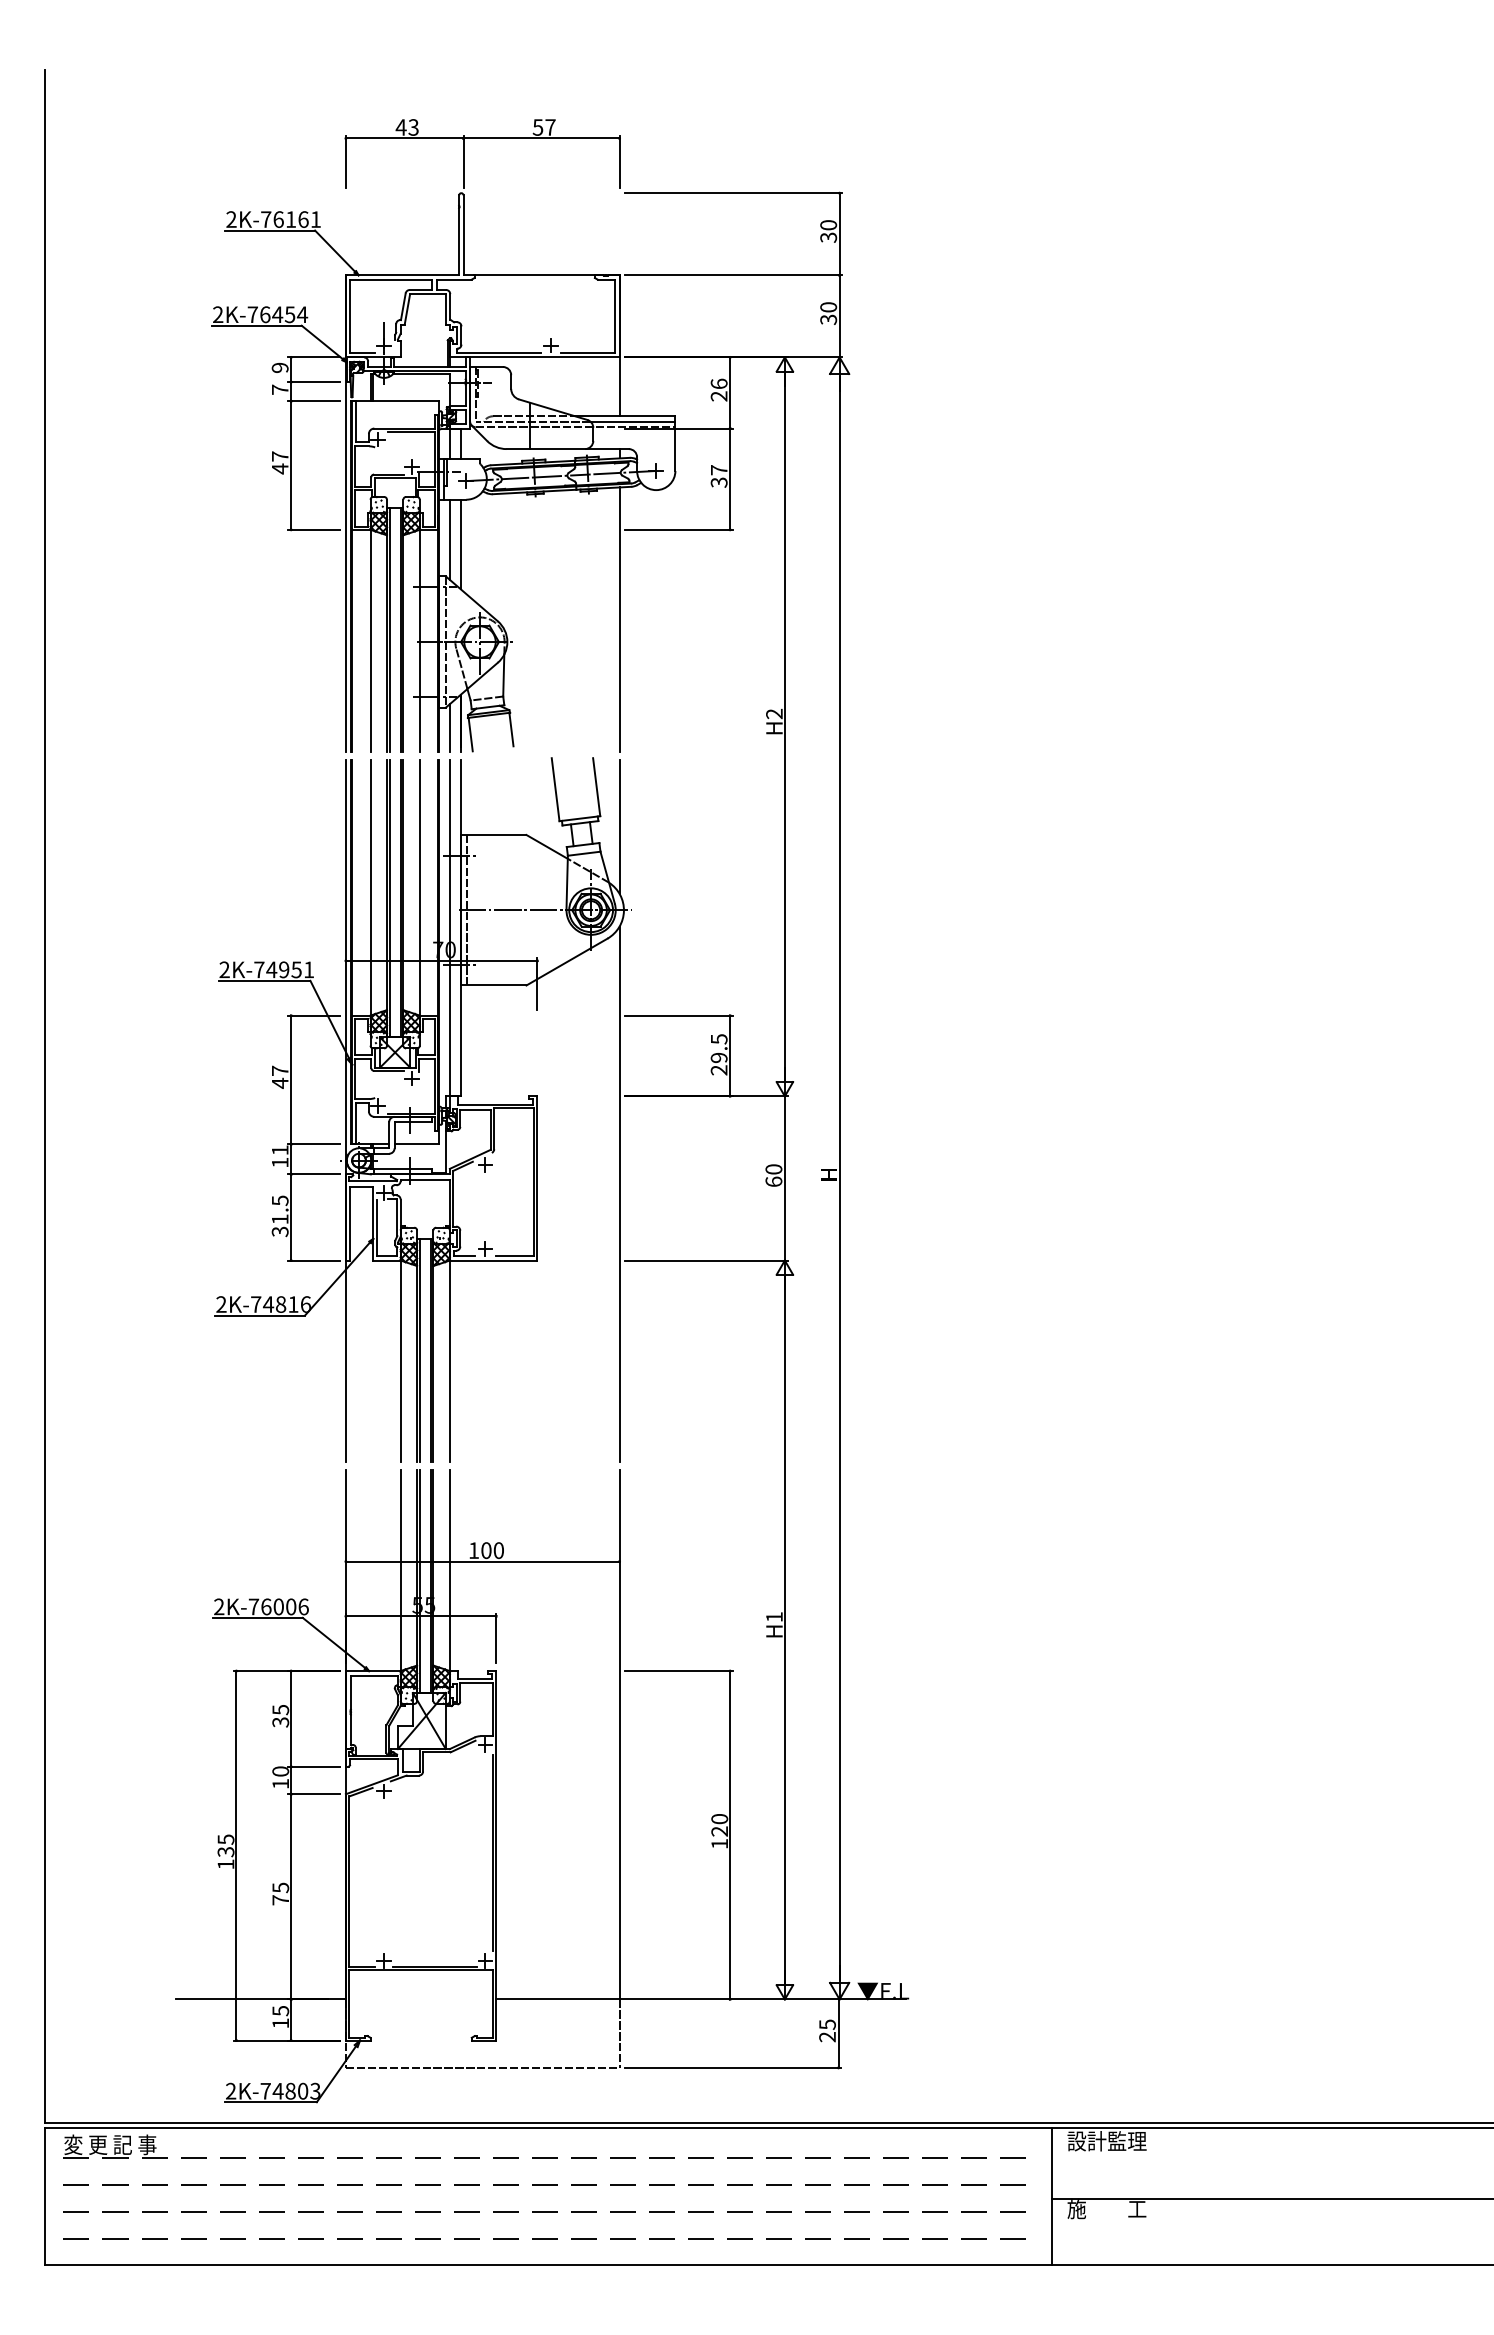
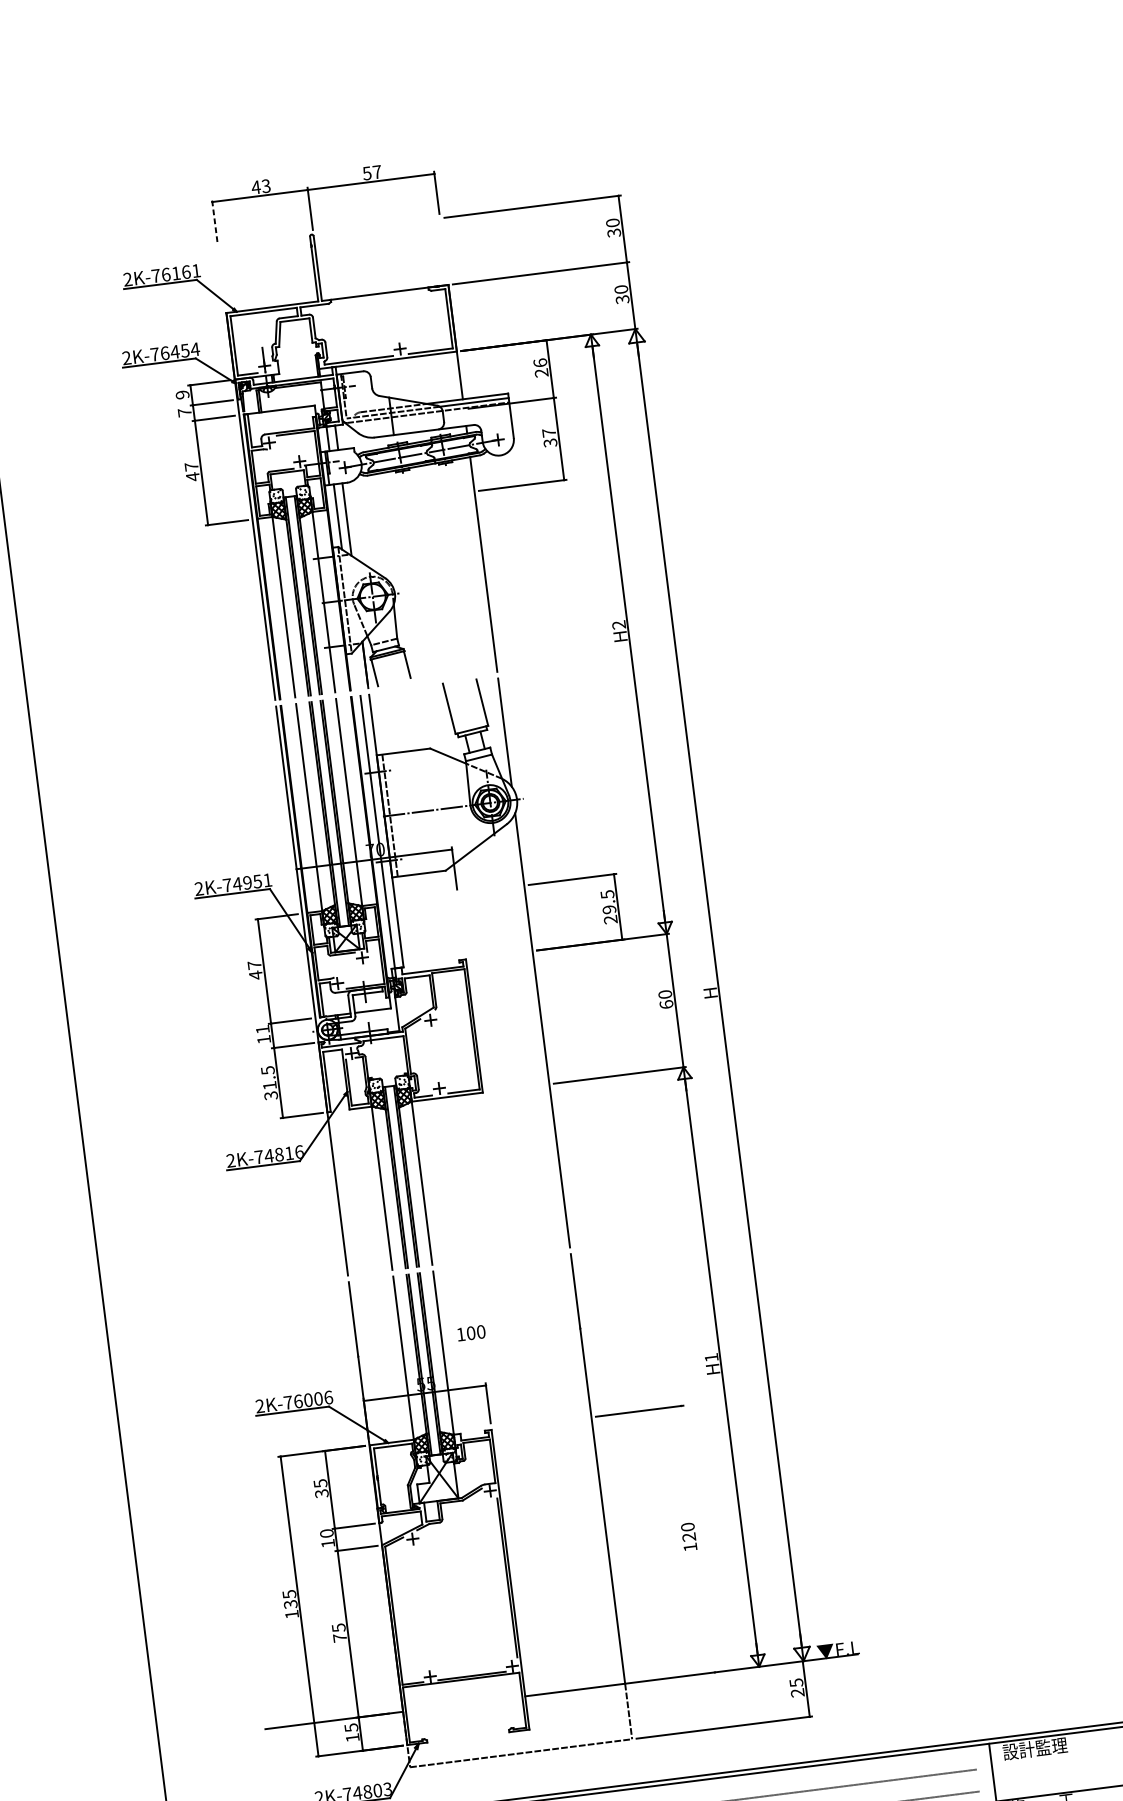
line: (345, 161) -> (214, 220), solid -> dashed
line: (449, 728) -> (356, 670), removed
line: (482, 1561) -> (469, 1342), removed
line: (730, 1835) -> (698, 1539), removed

